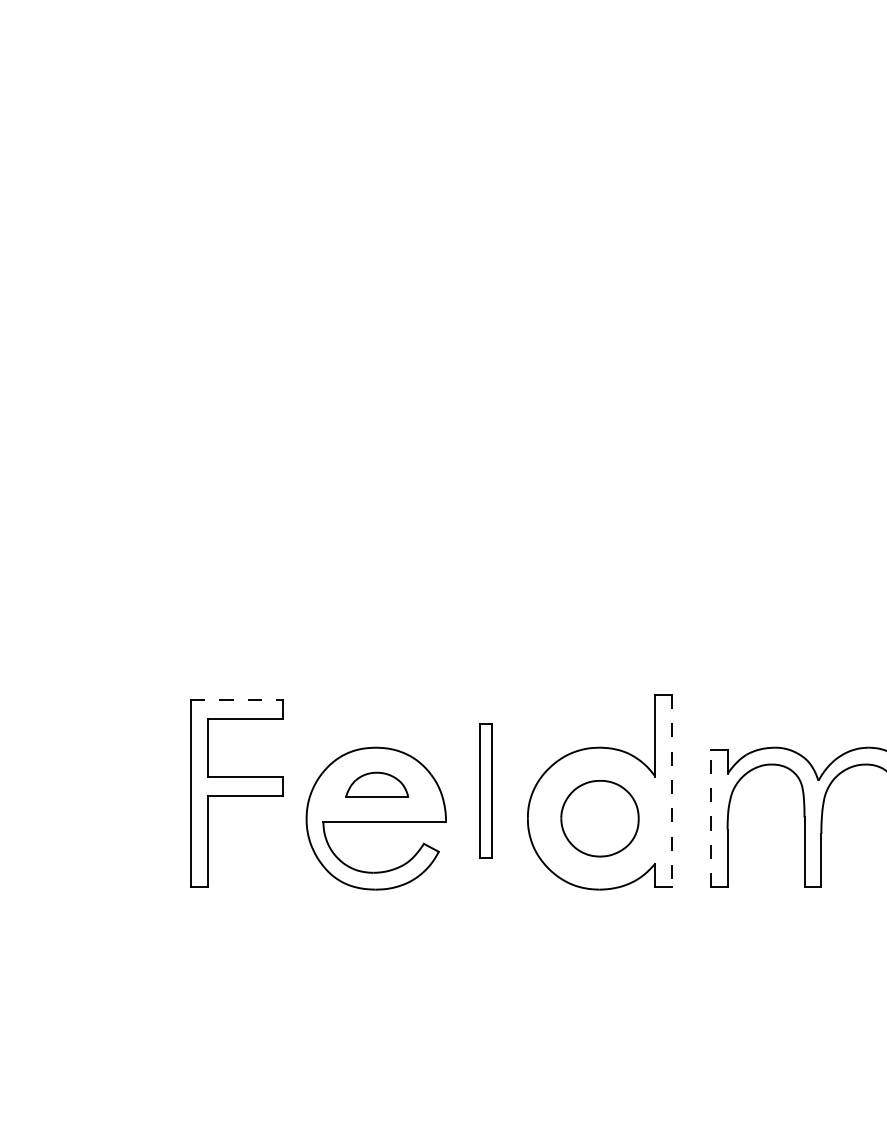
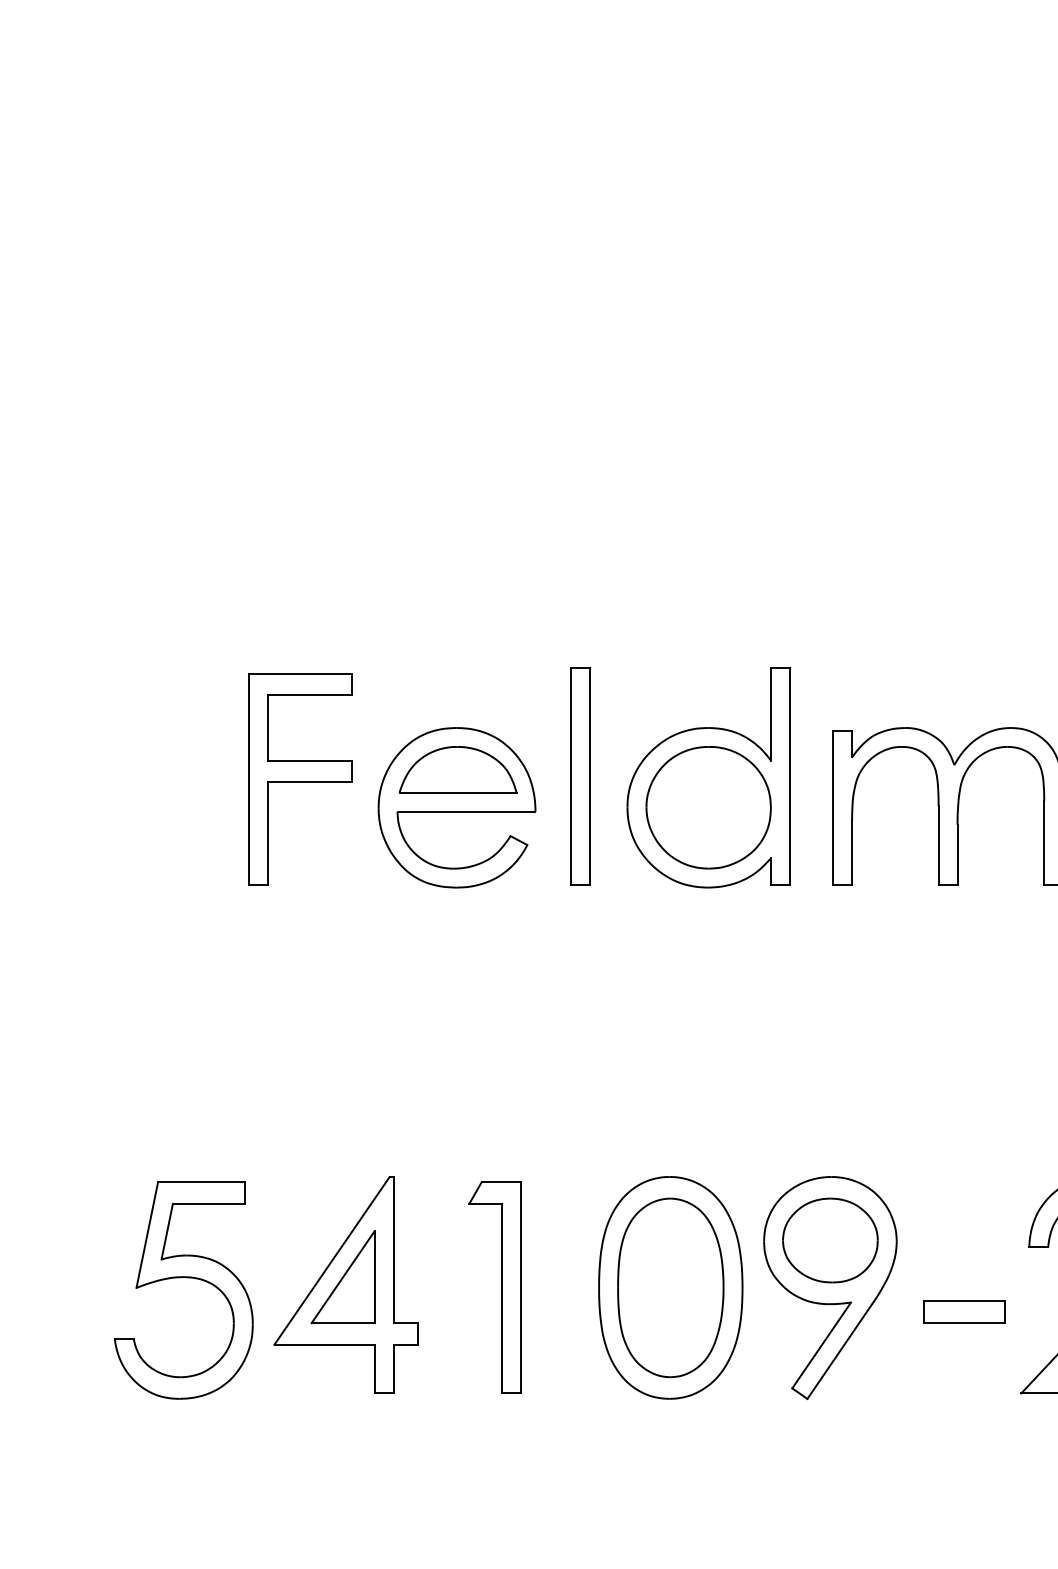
line: (237, 699) -> (300, 673), dashed -> solid
part: (376, 784) -> (457, 769), size x1.67
part: (486, 790) -> (580, 776), size x1.43
line: (671, 791) -> (789, 777), dashed -> solid
part: (599, 818) -> (708, 807), size x1.43
line: (711, 818) -> (833, 807), dashed -> solid

